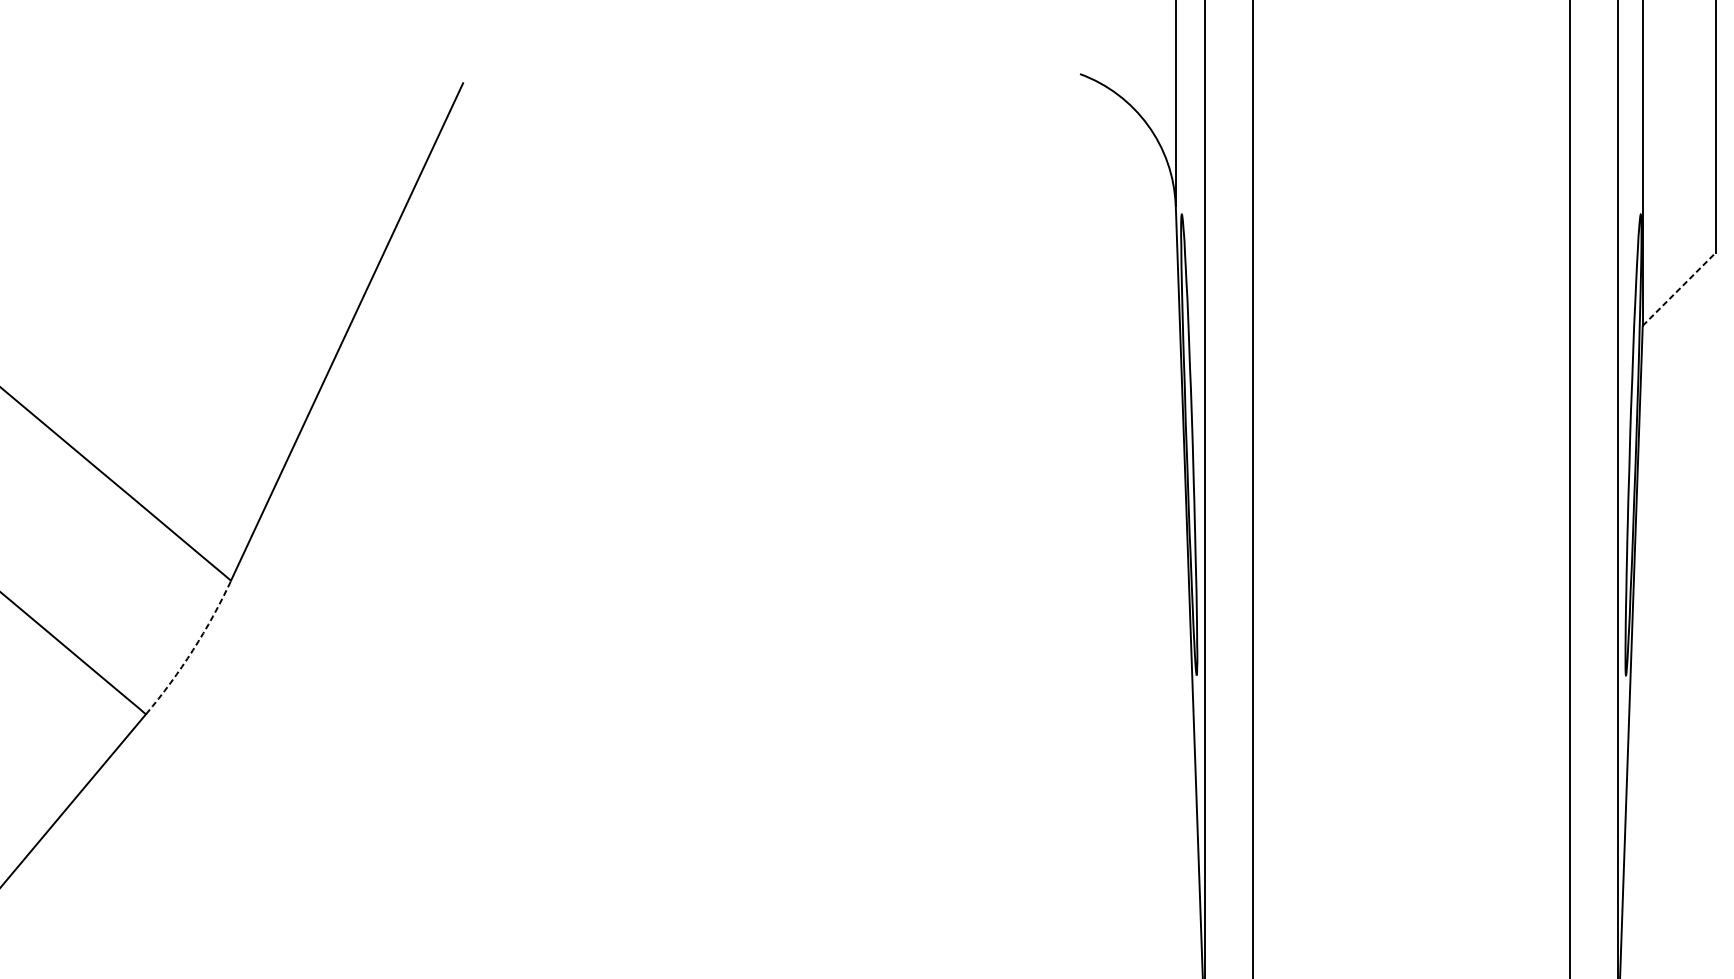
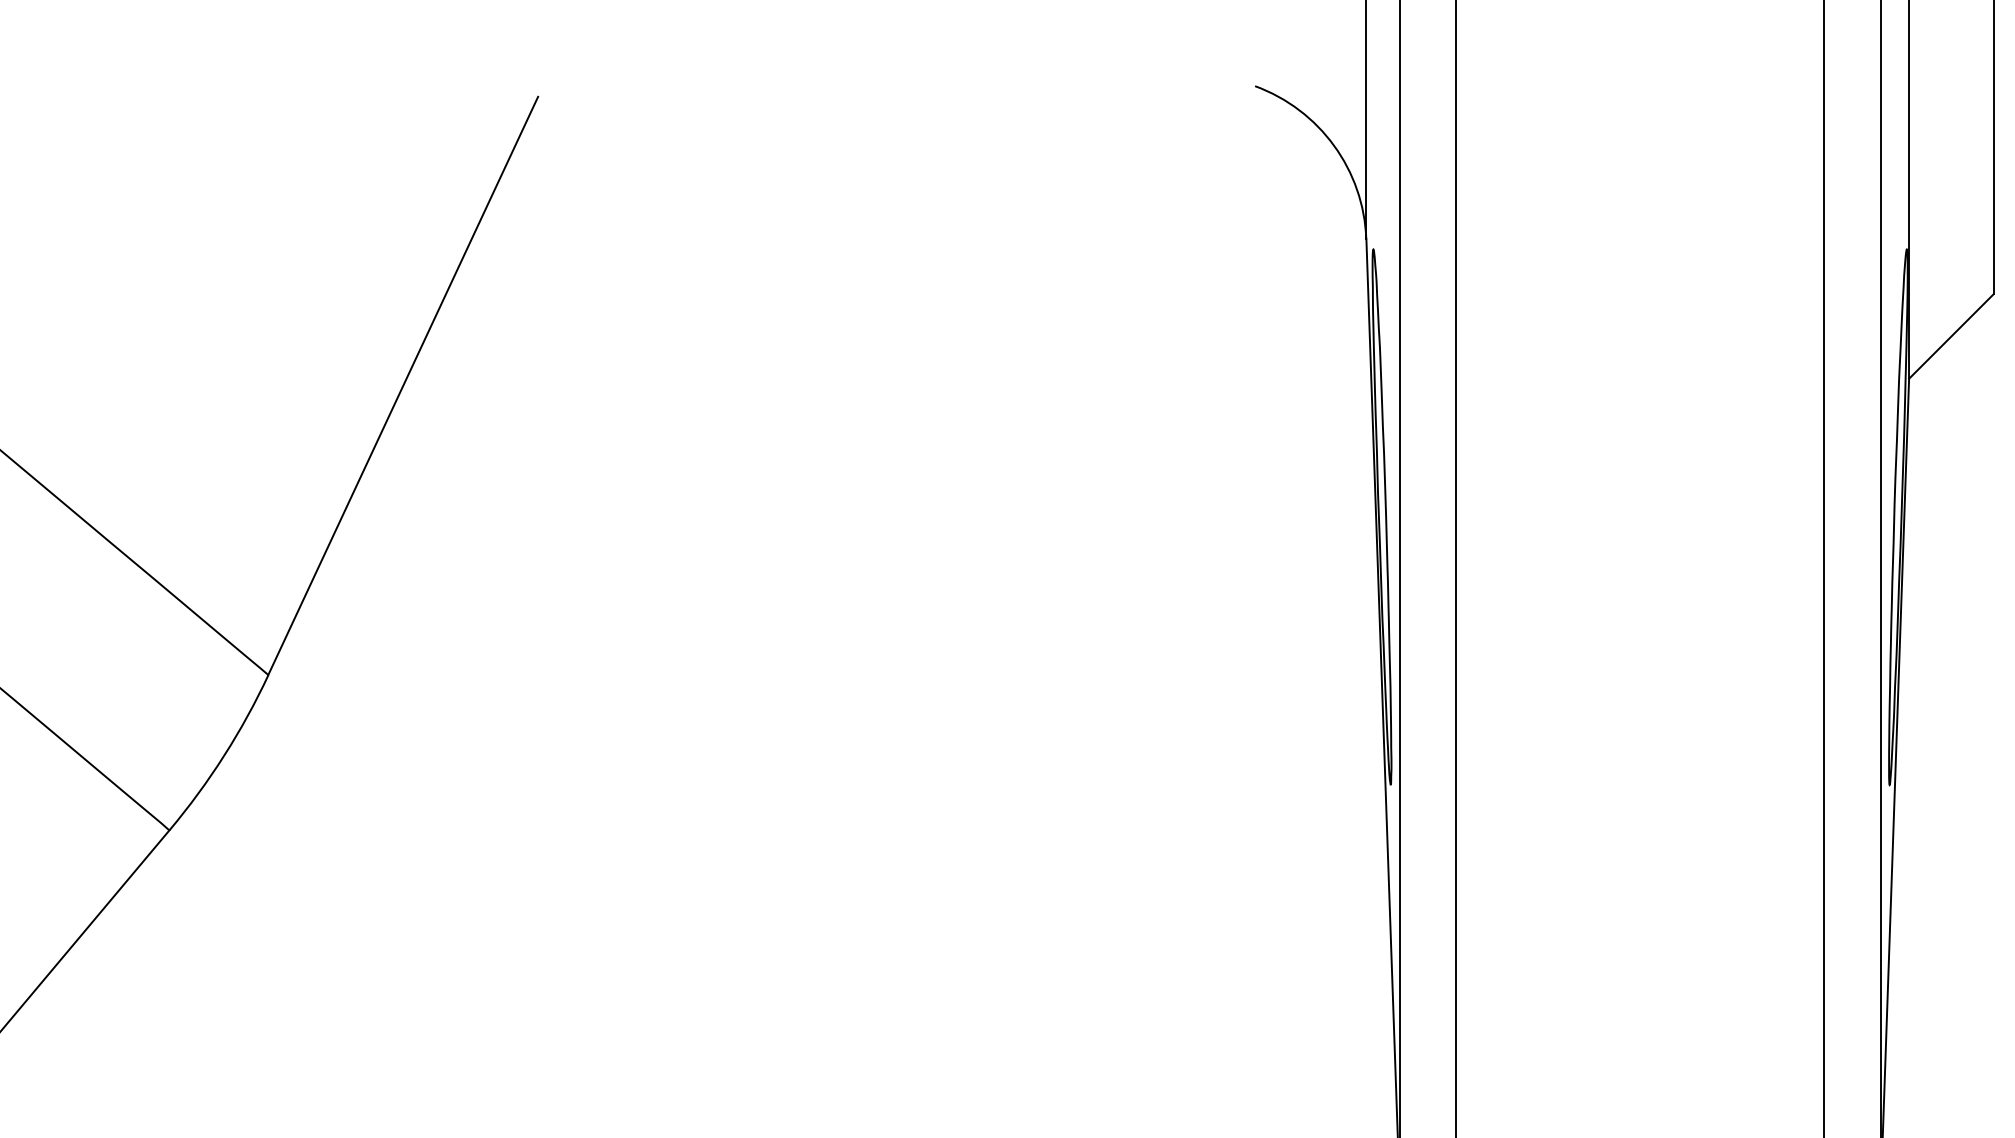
line: (1679, 289) -> (1951, 336), dashed -> solid
arc: (193, 649) -> (224, 755), dashed -> solid

